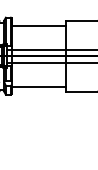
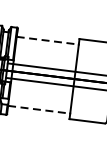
line: (39, 25) -> (48, 40), solid -> dashed
line: (39, 86) -> (39, 109), solid -> dashed

